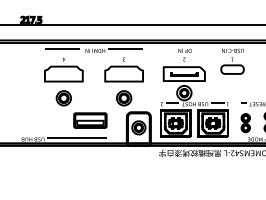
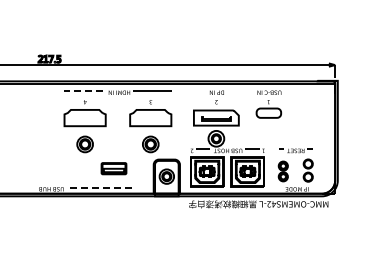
line: (62, 49) -> (83, 91), solid -> dashed
part: (89, 120) -> (113, 168), size x0.7
line: (77, 137) -> (99, 187), solid -> dashed

